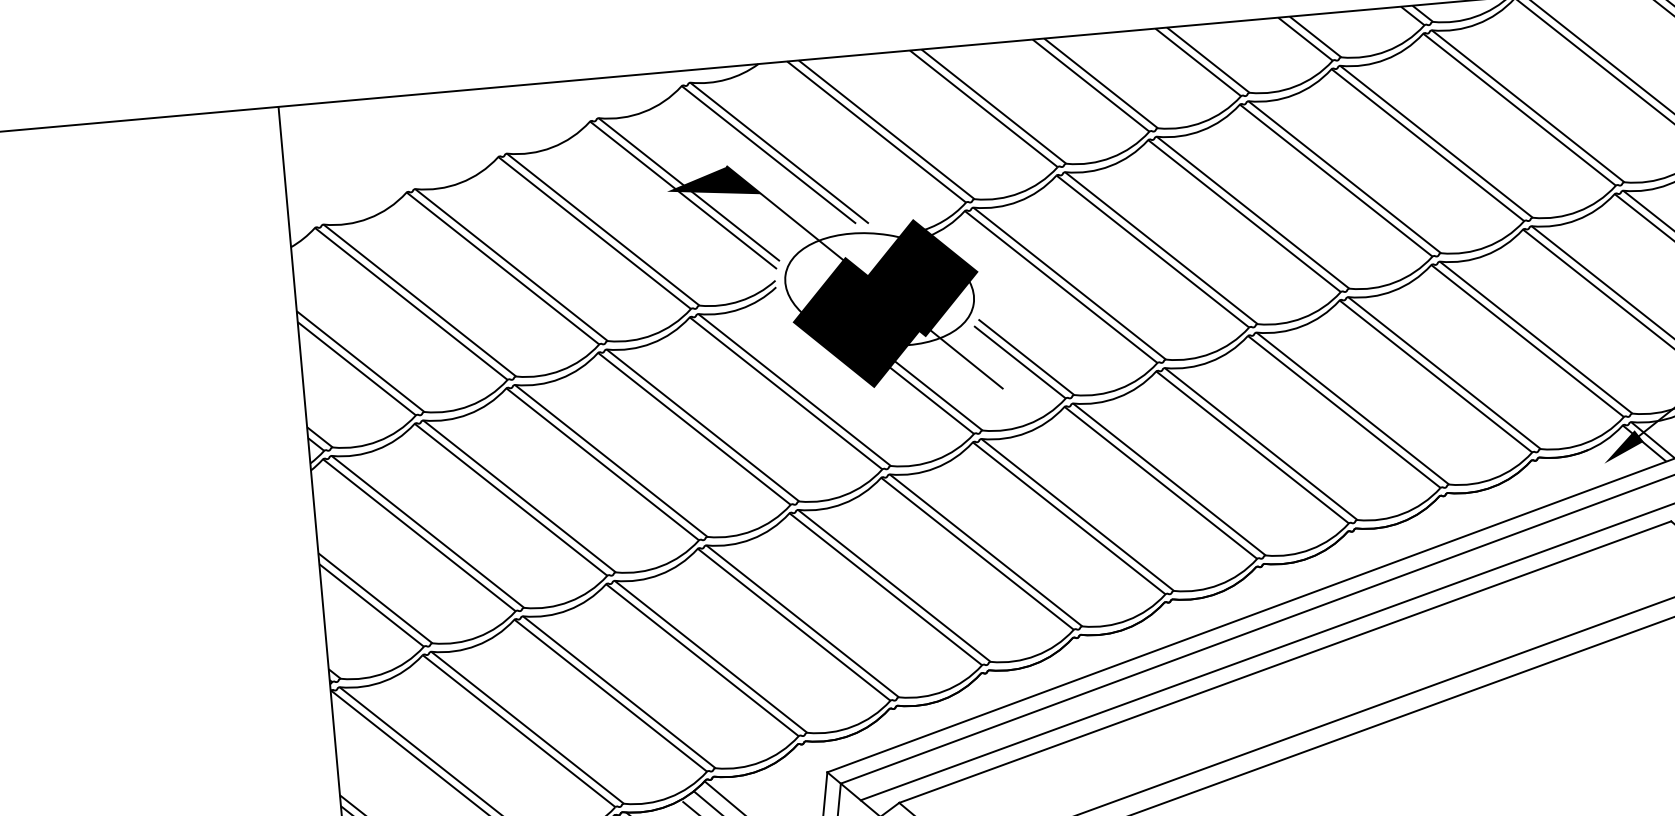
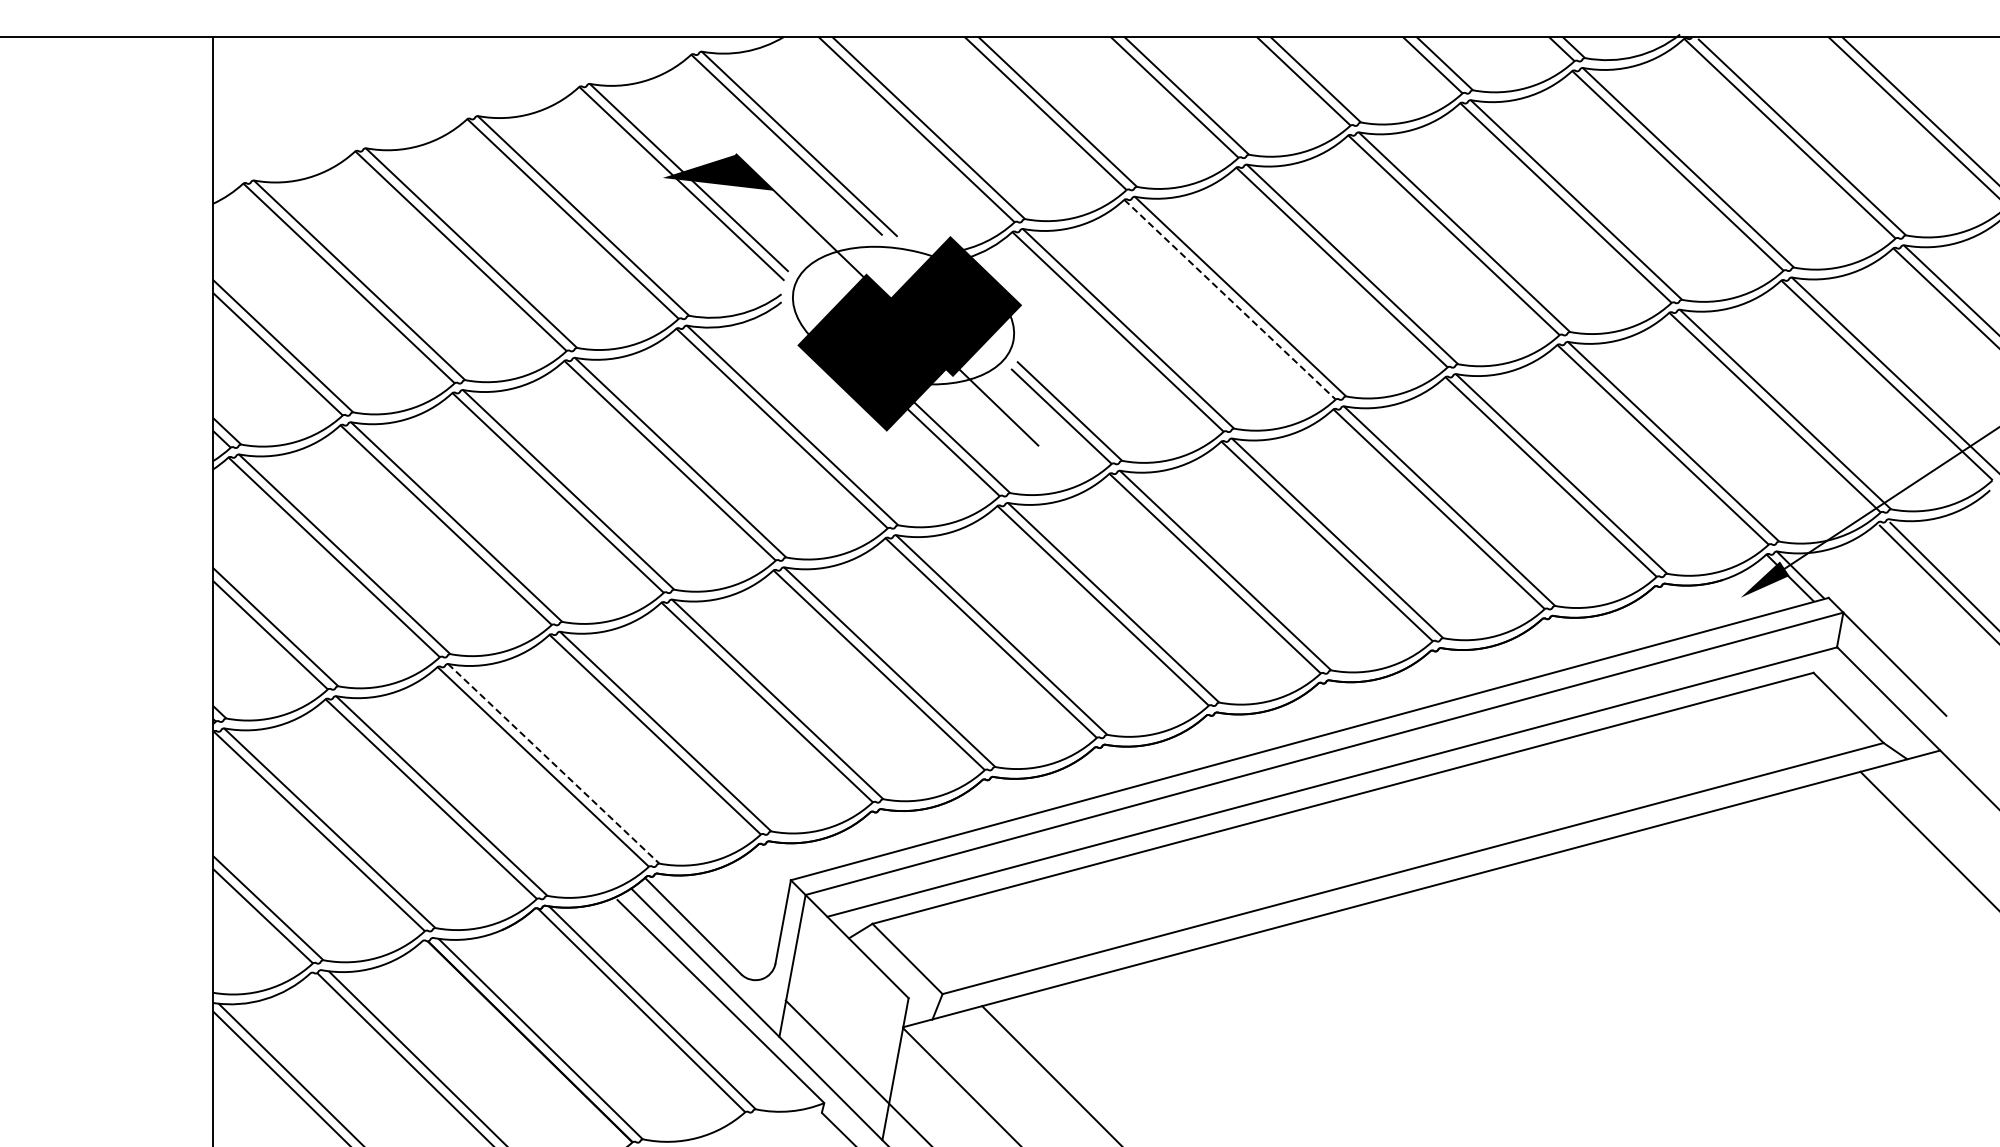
line: (1153, 252) -> (1230, 300), solid -> dashed
line: (620, 692) -> (554, 764), solid -> dashed

